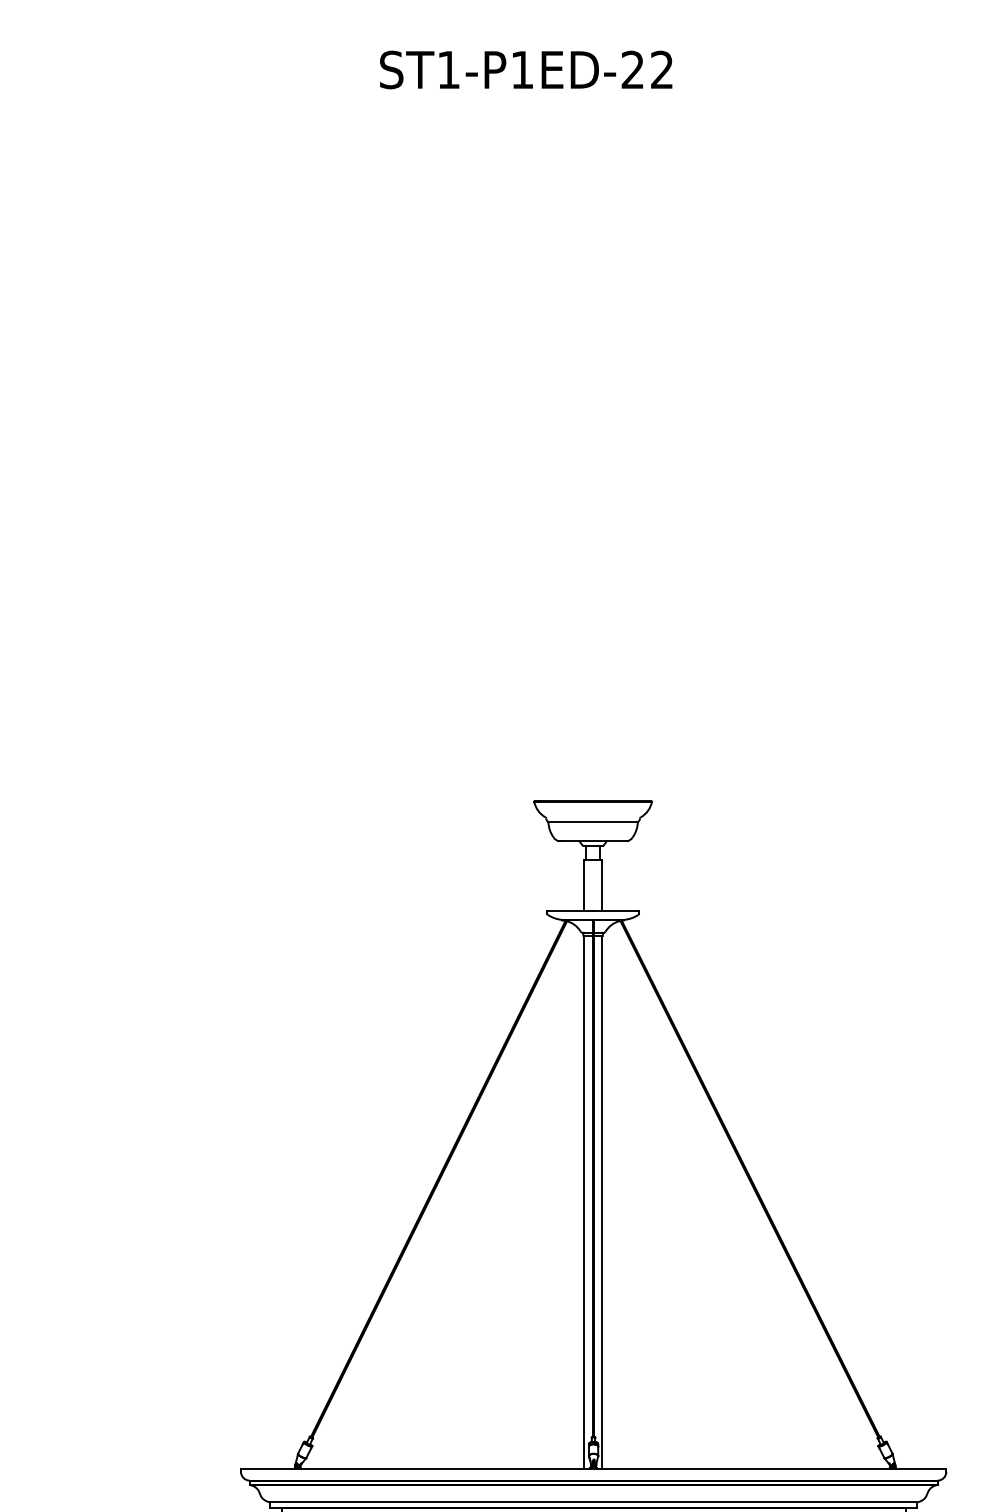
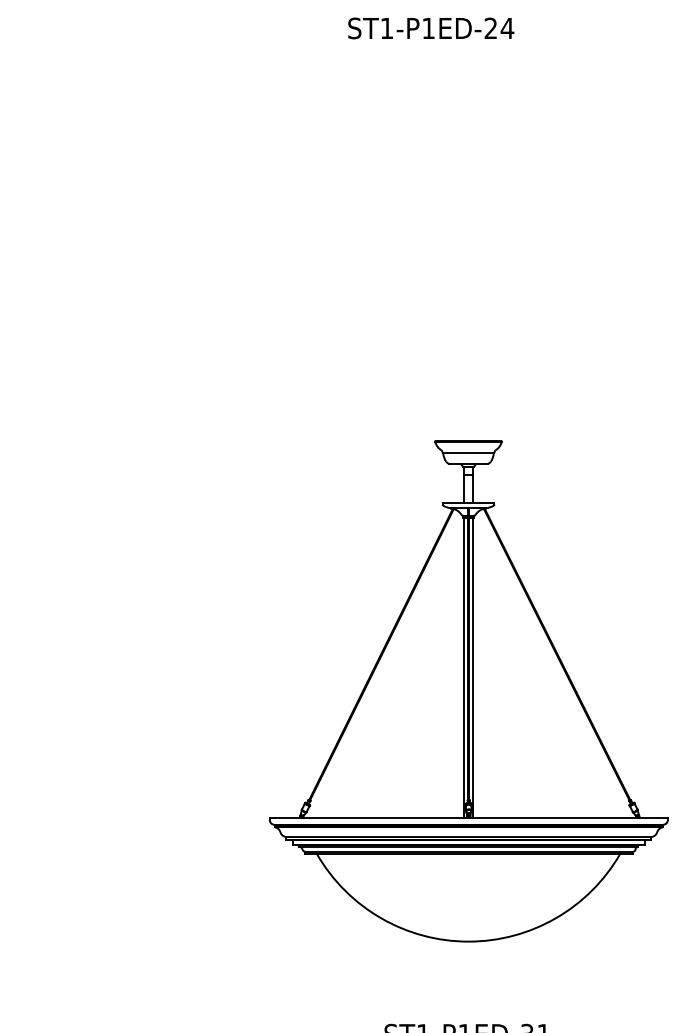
text: (662, 68) -> (507, 27), ST1-P1ED-22 -> ST1-P1ED-24

